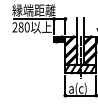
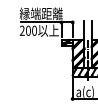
text: (21, 28) -> (28, 31), 280 -> 200

